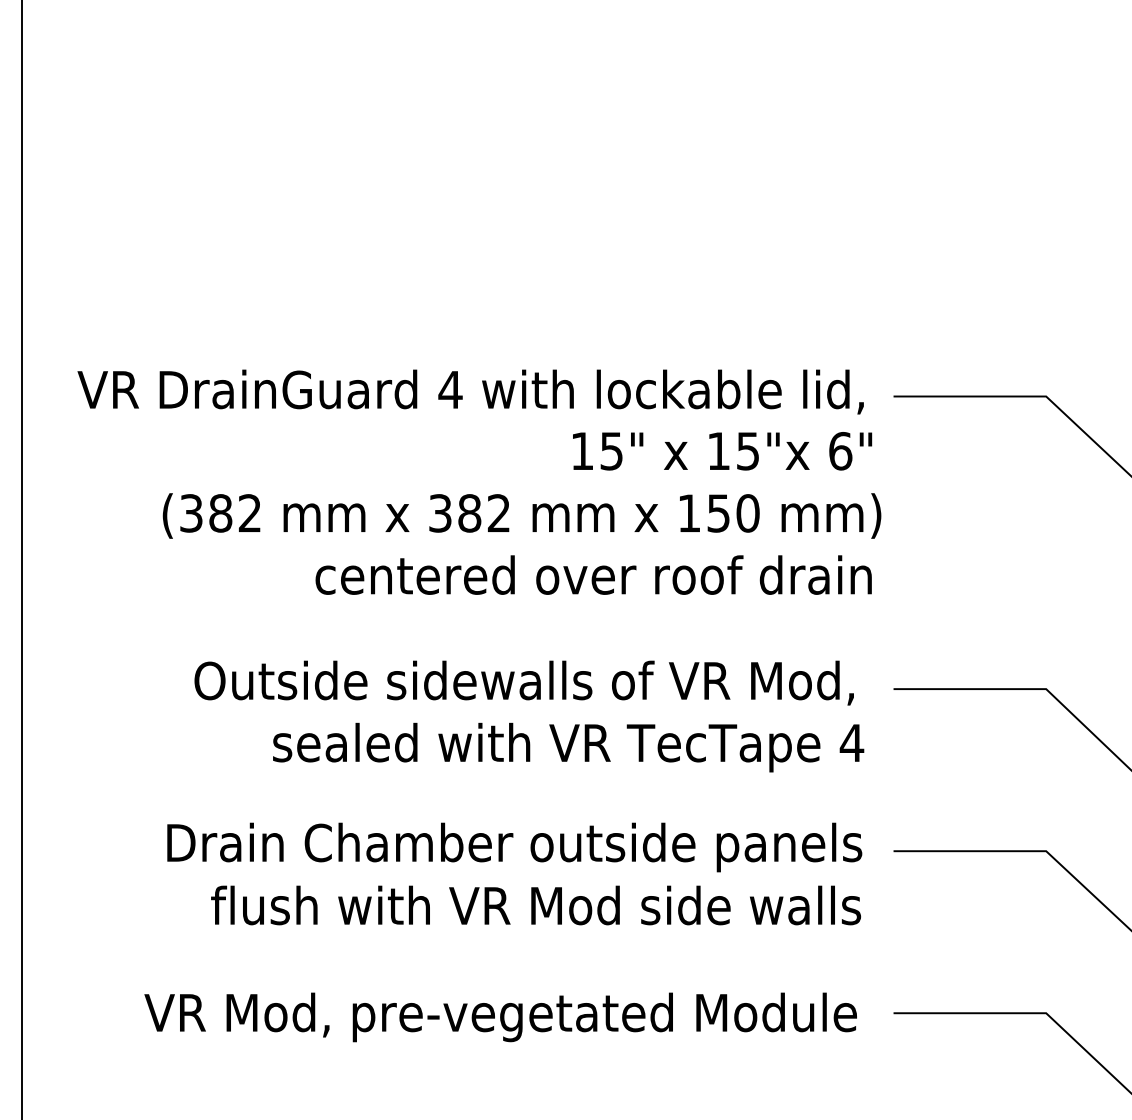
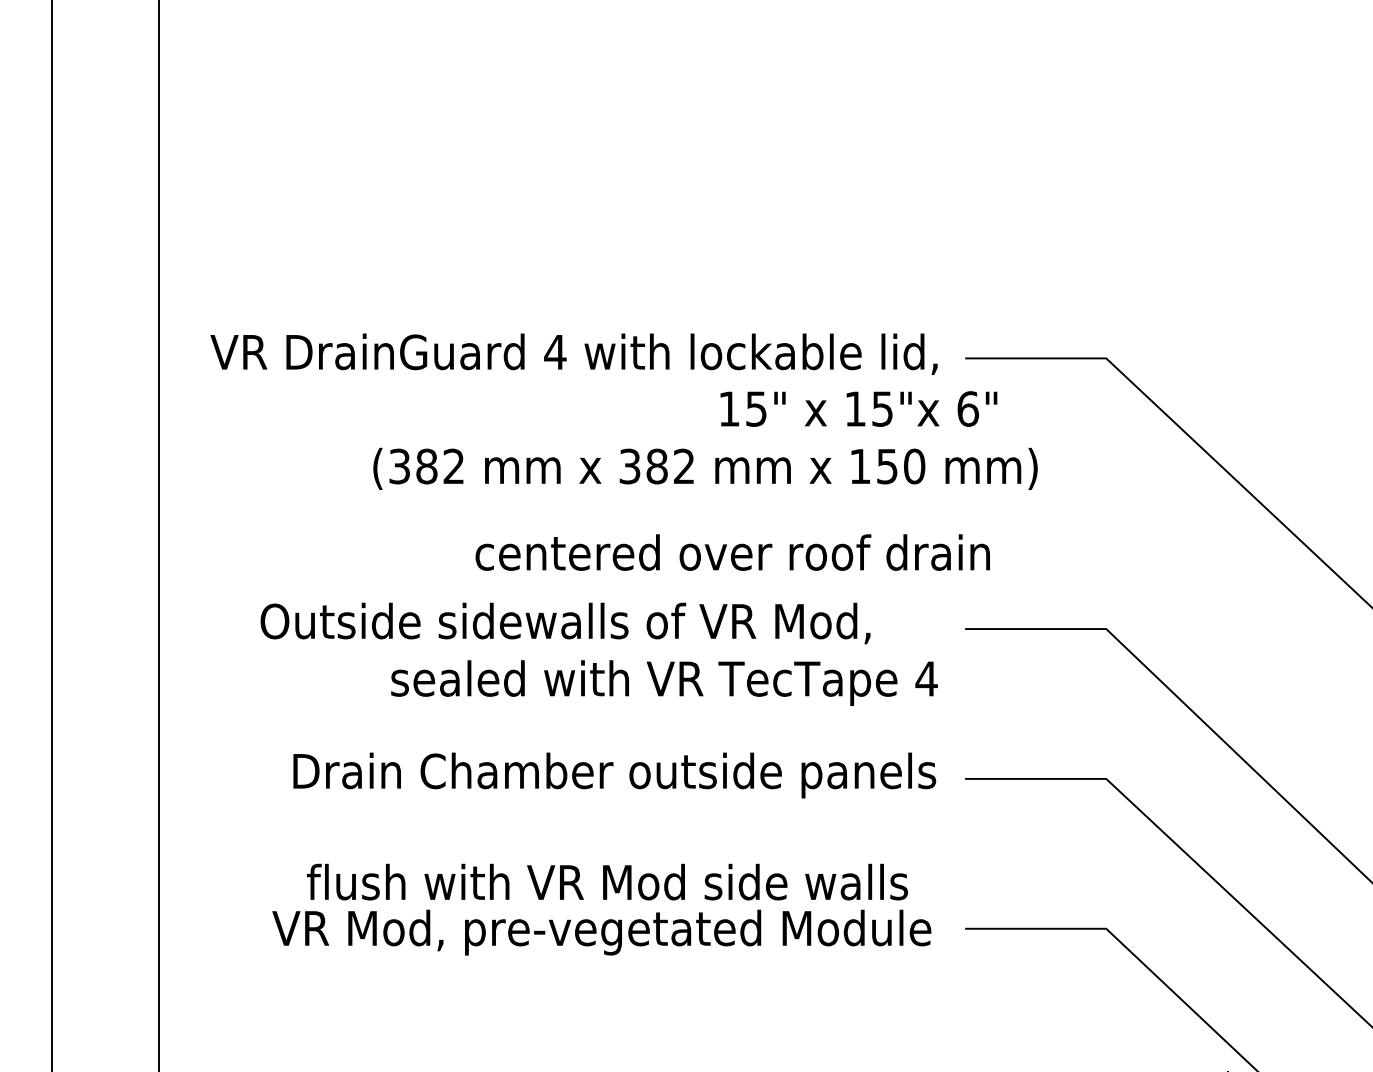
text: (722, 450) -> (858, 408), moved
text: (522, 515) -> (705, 468), moved
text: (593, 575) -> (732, 552), moved
text: (524, 683) -> (565, 623), moved
text: (536, 904) -> (607, 881), moved

